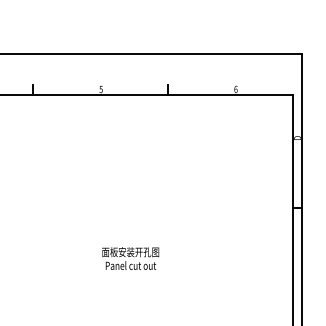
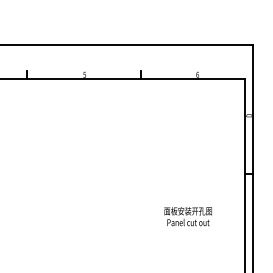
text: (130, 258) -> (188, 216), moved

